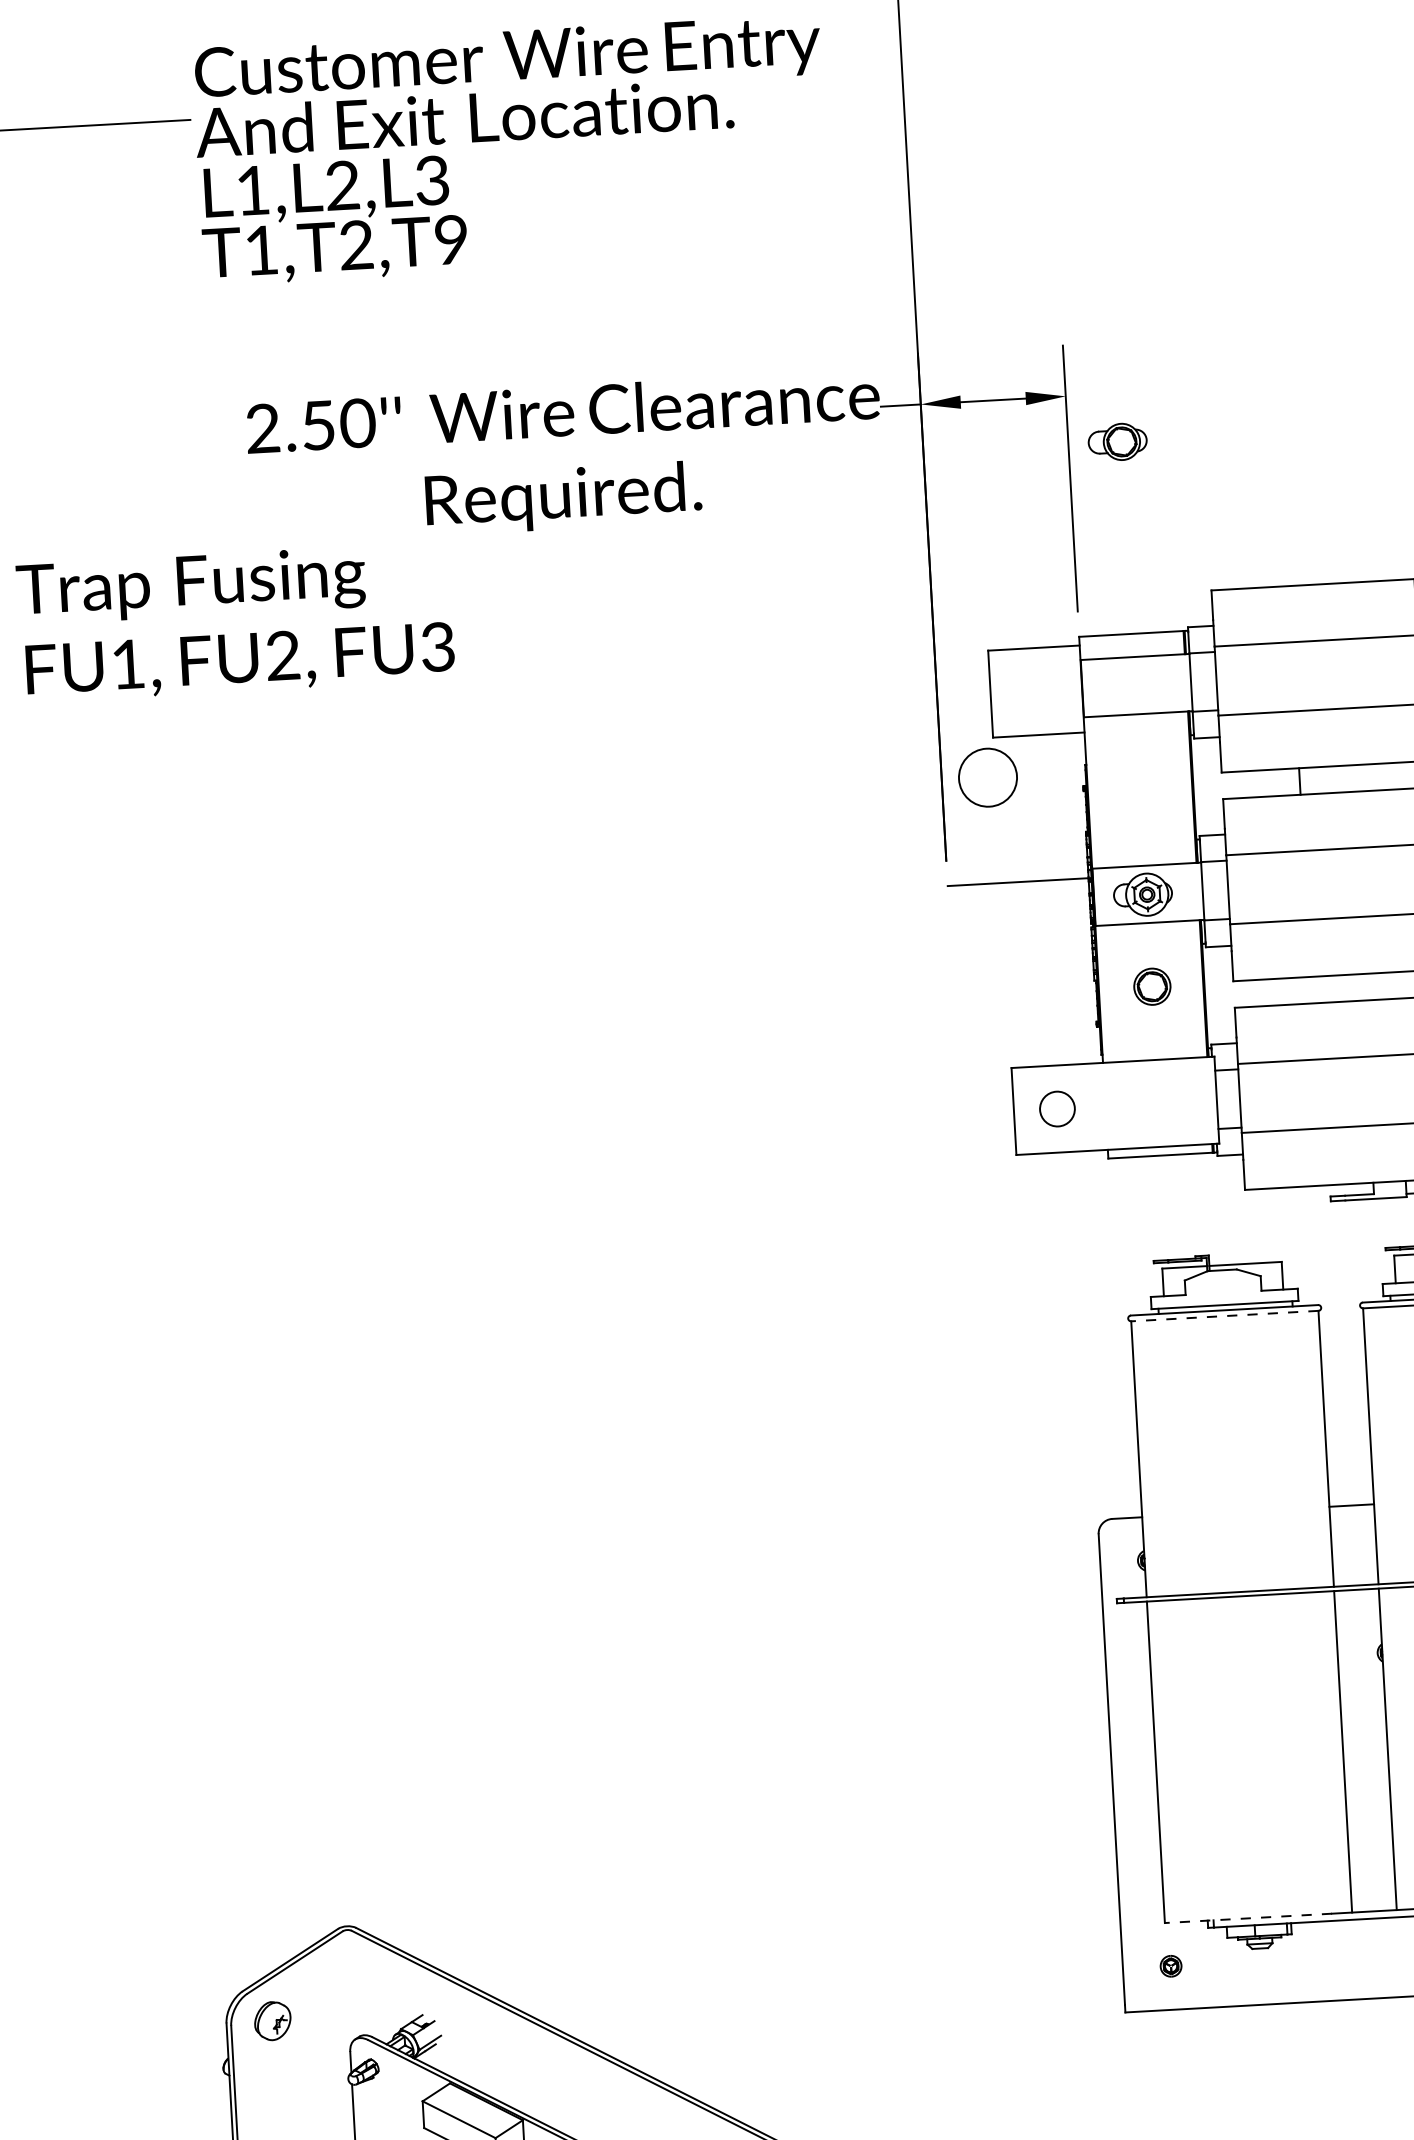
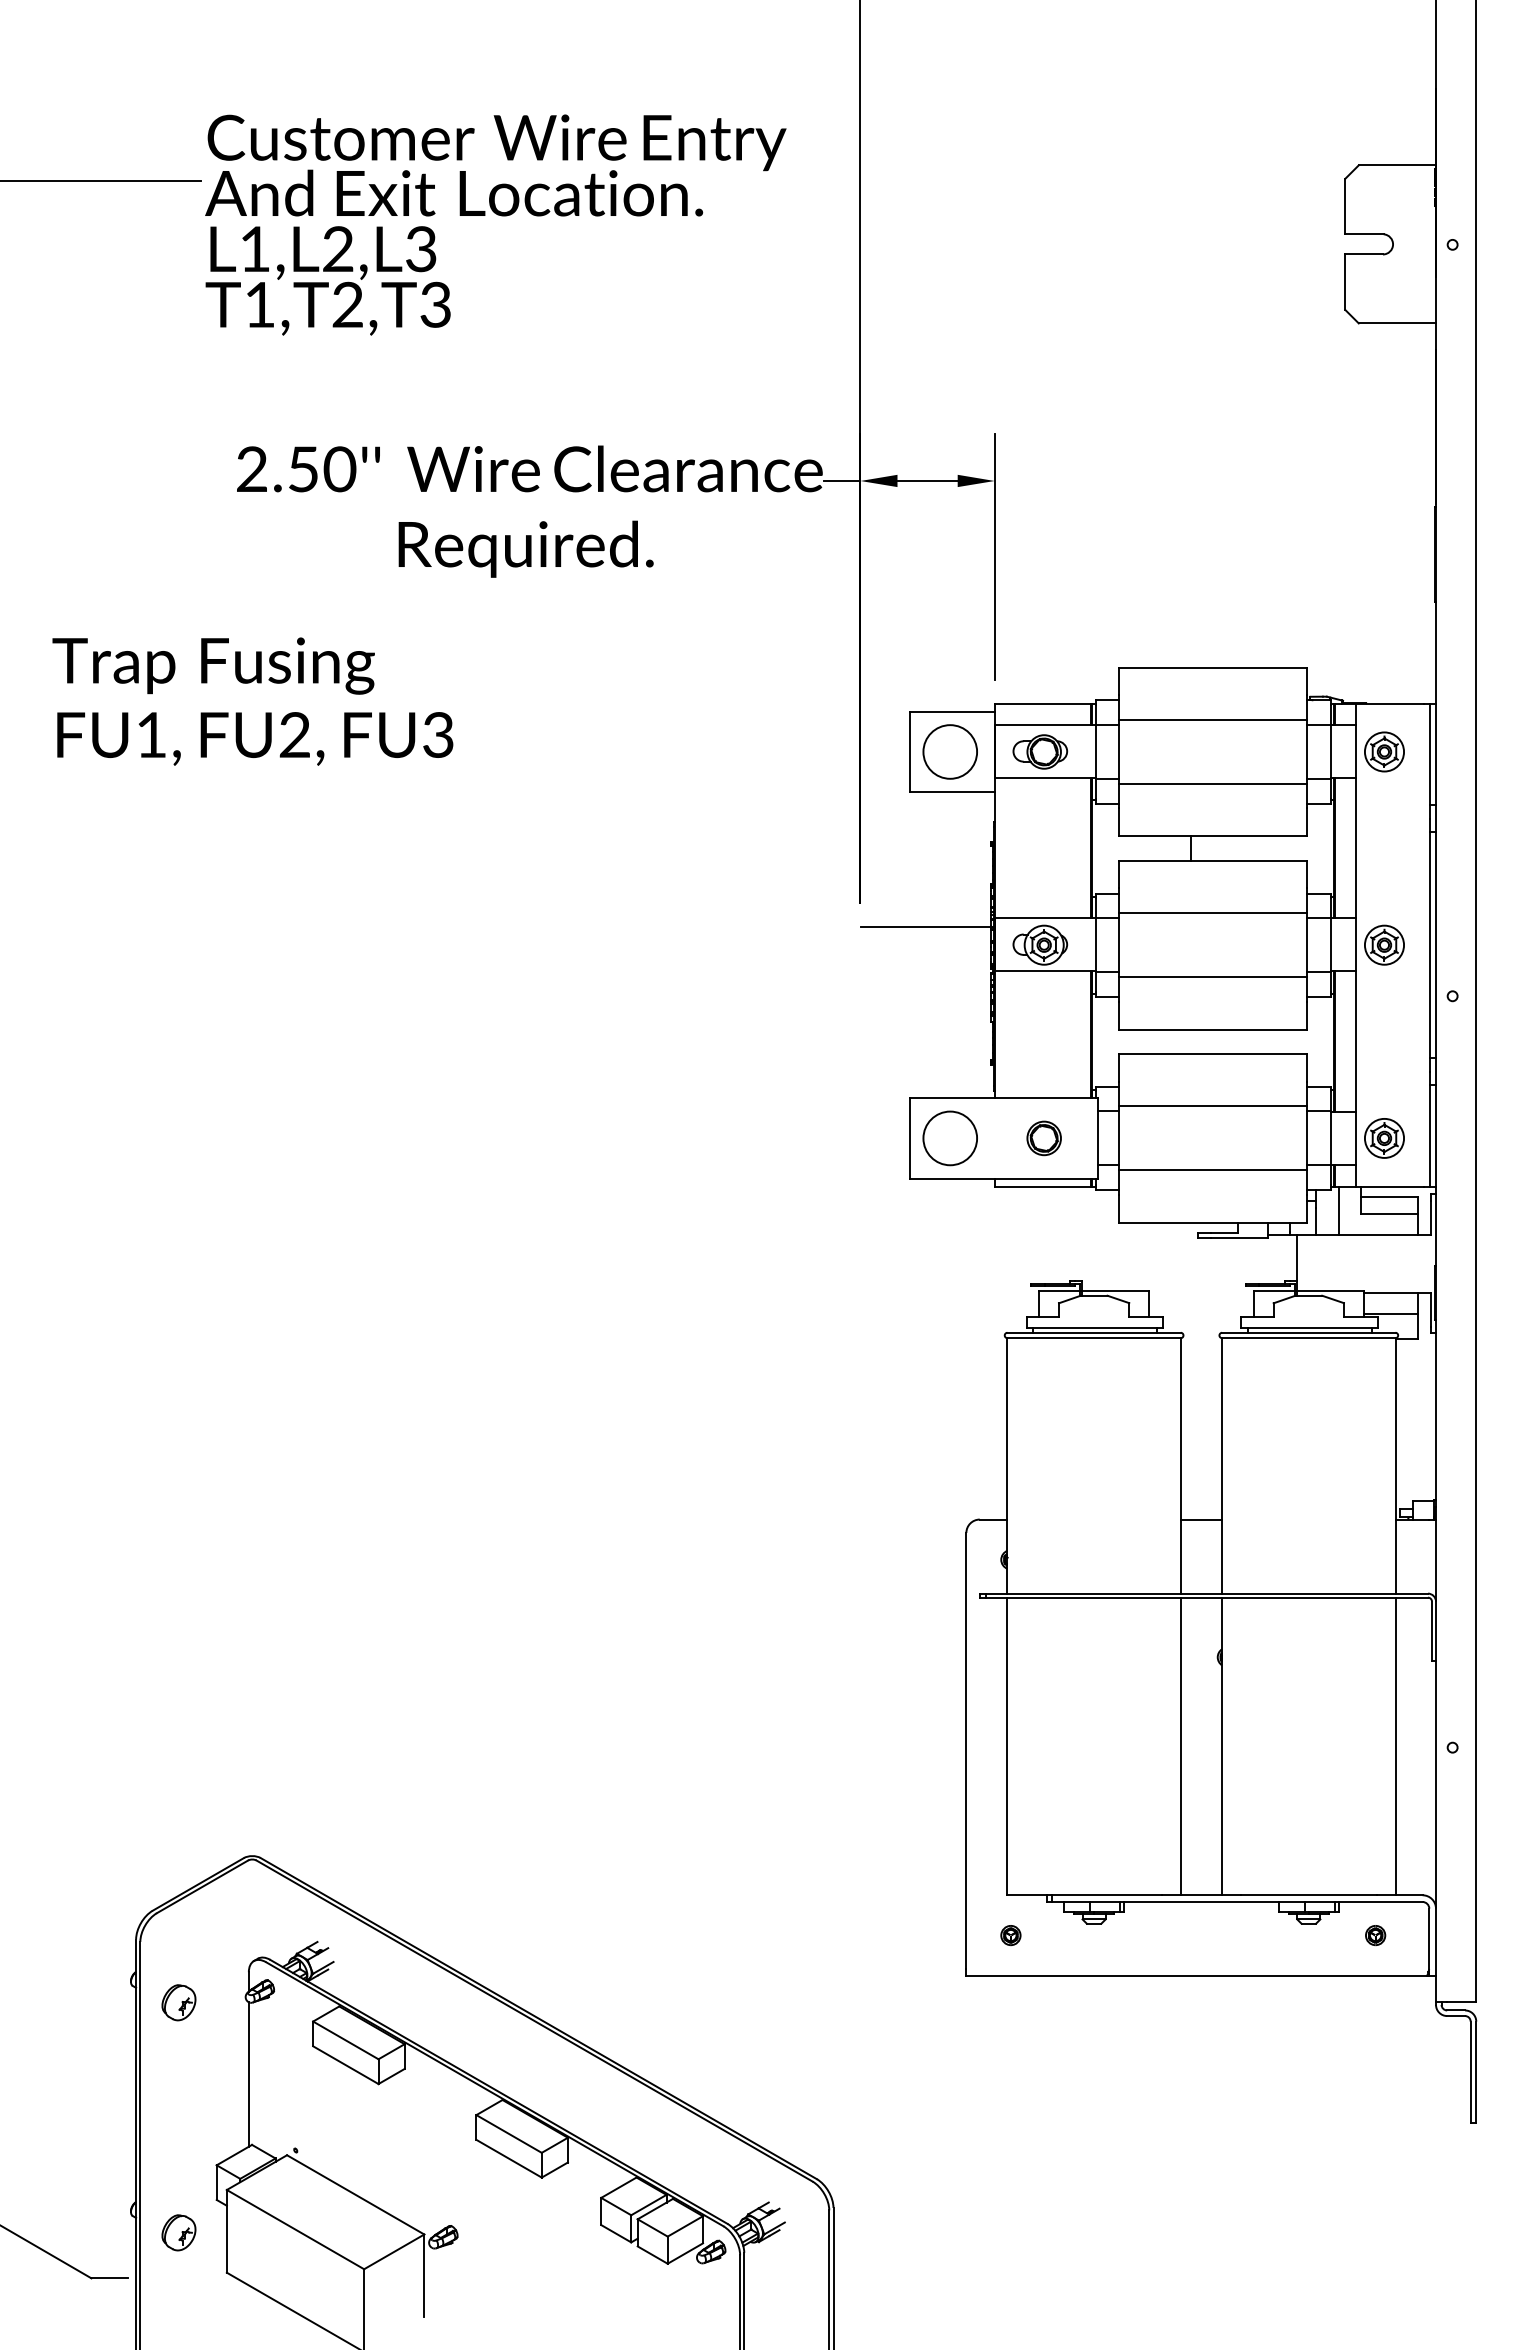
text: (451, 239) -> (435, 304), T1,T2,T9 -> T1,T2,T3
part: (1117, 441) -> (1040, 751), moved
text: (235, 622) -> (252, 701), moved
circle: (987, 777) -> (949, 751), moved
part: (1151, 986) -> (1043, 1138), moved
circle: (1057, 1109) -> (950, 1138), size x1.67
line: (1225, 1316) -> (1094, 1338), dashed -> solid
line: (1248, 1918) -> (1084, 1895), dashed -> solid
part: (272, 2020) -> (178, 2002), moved

